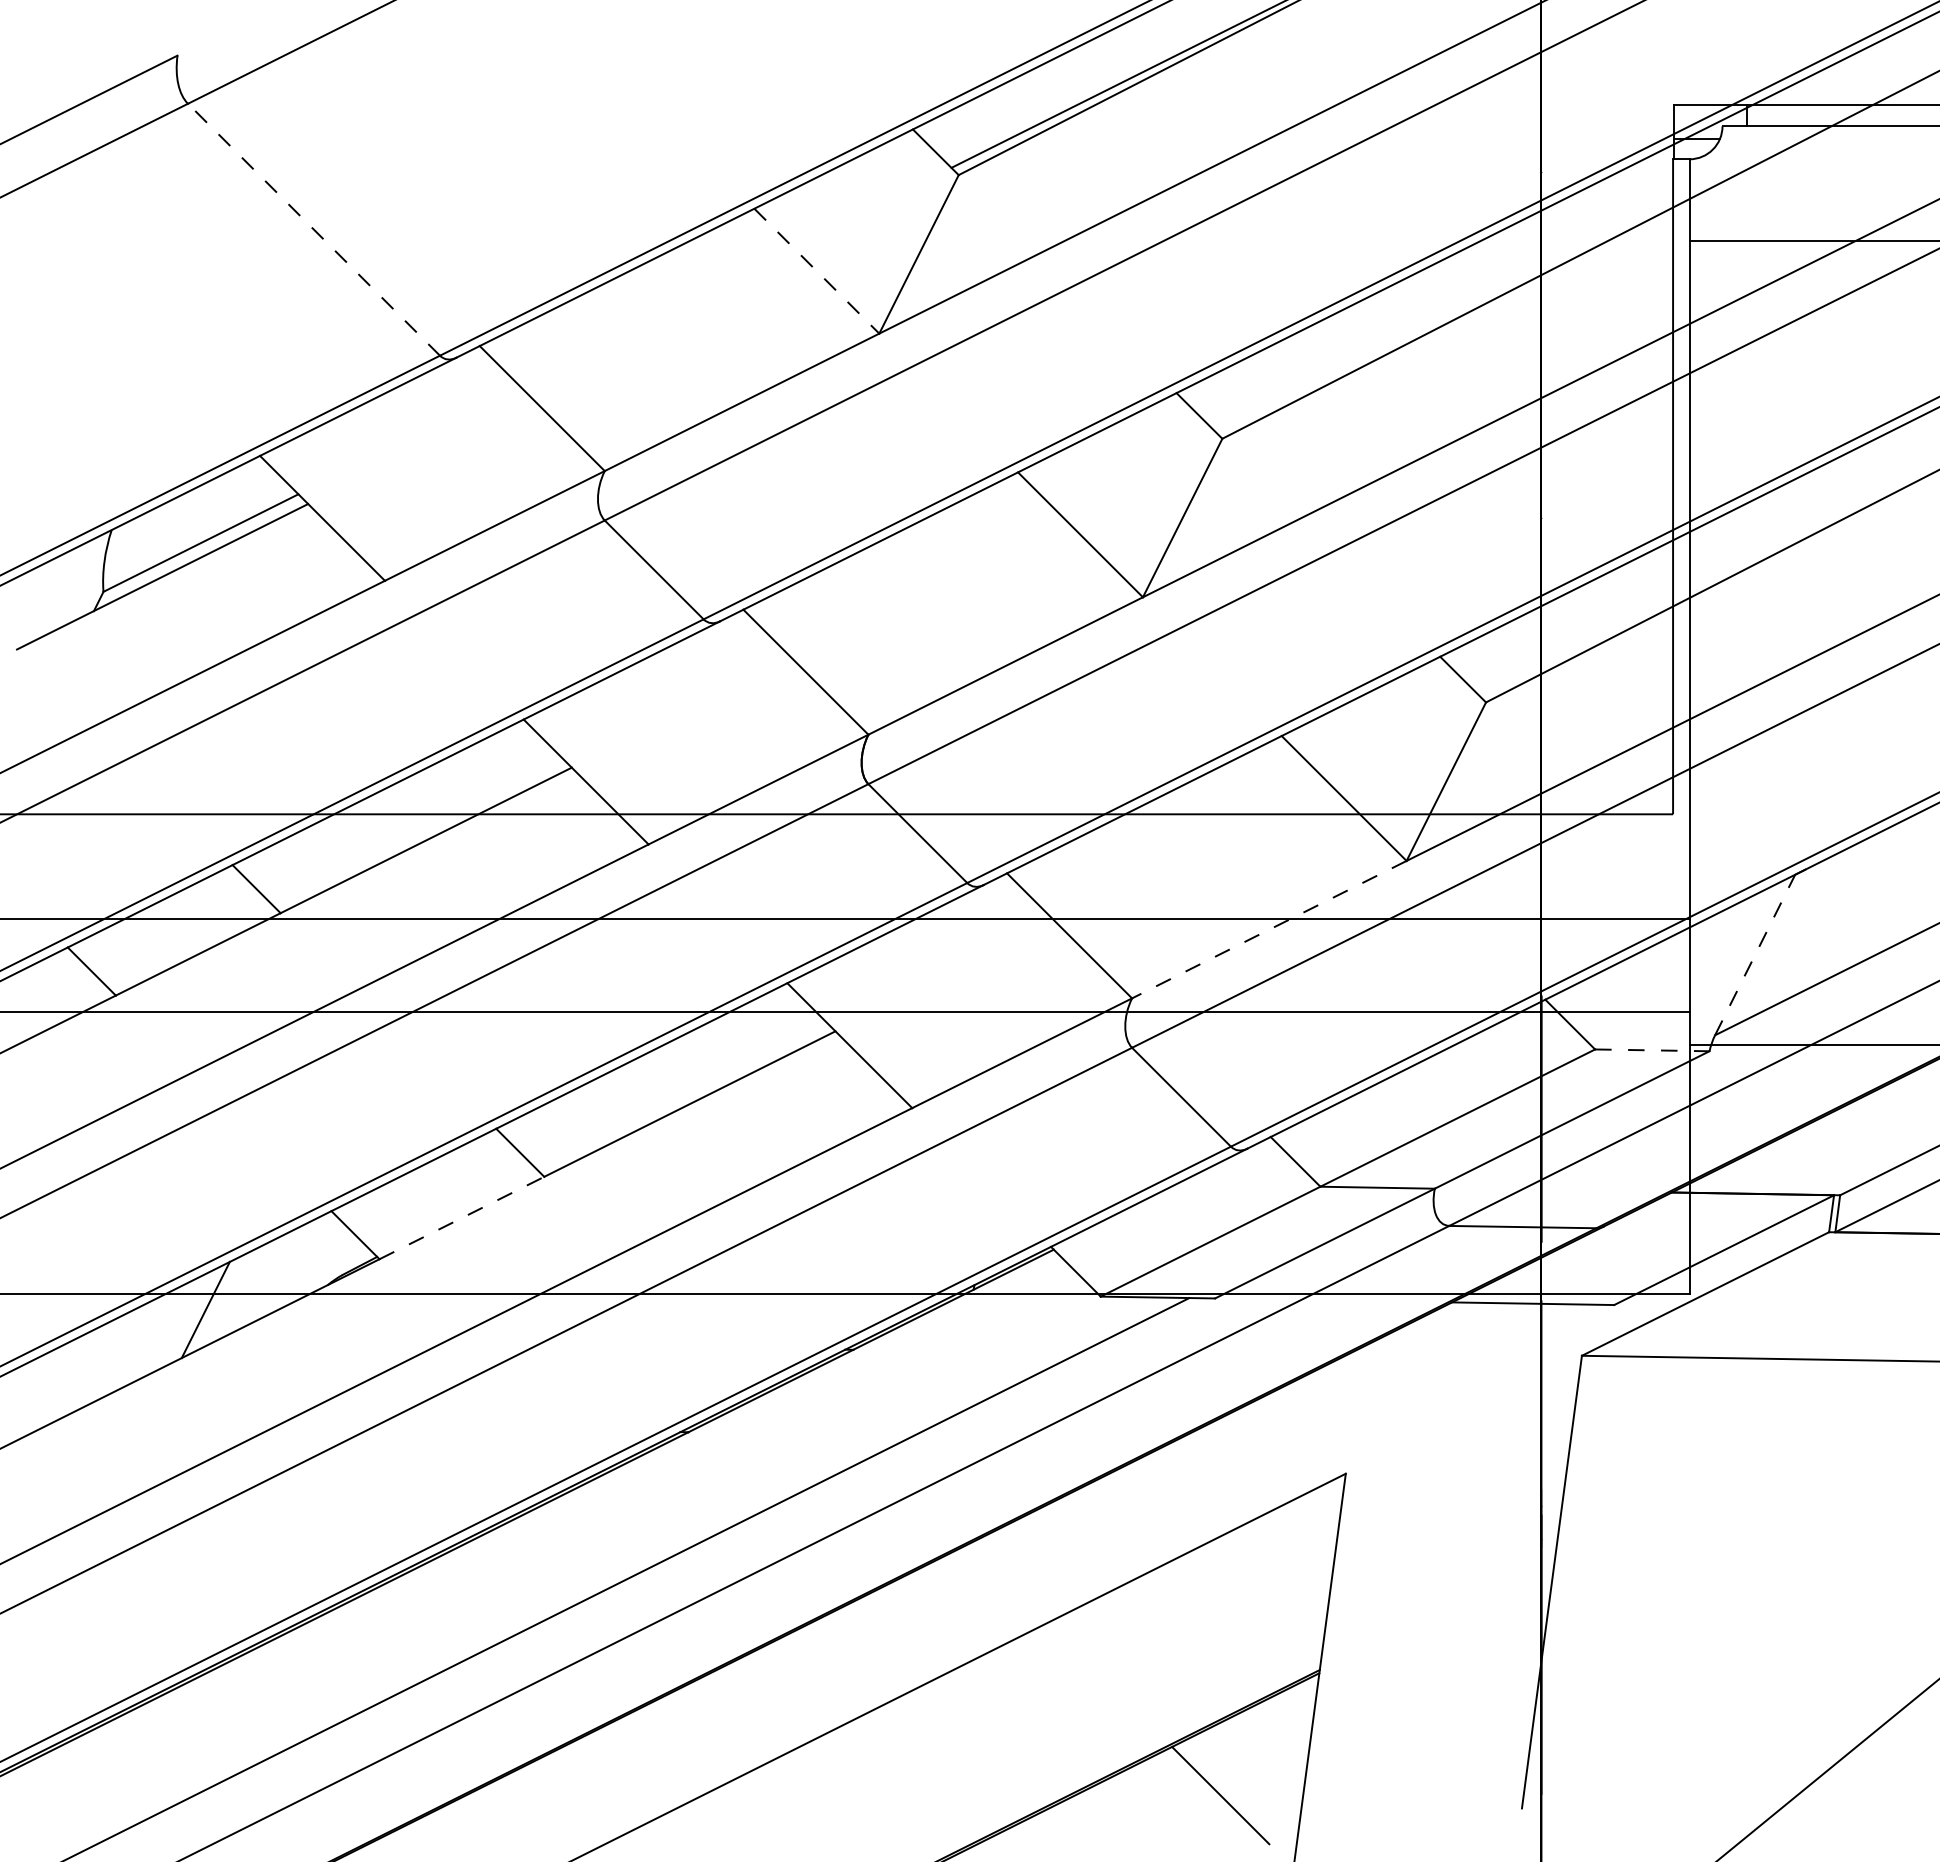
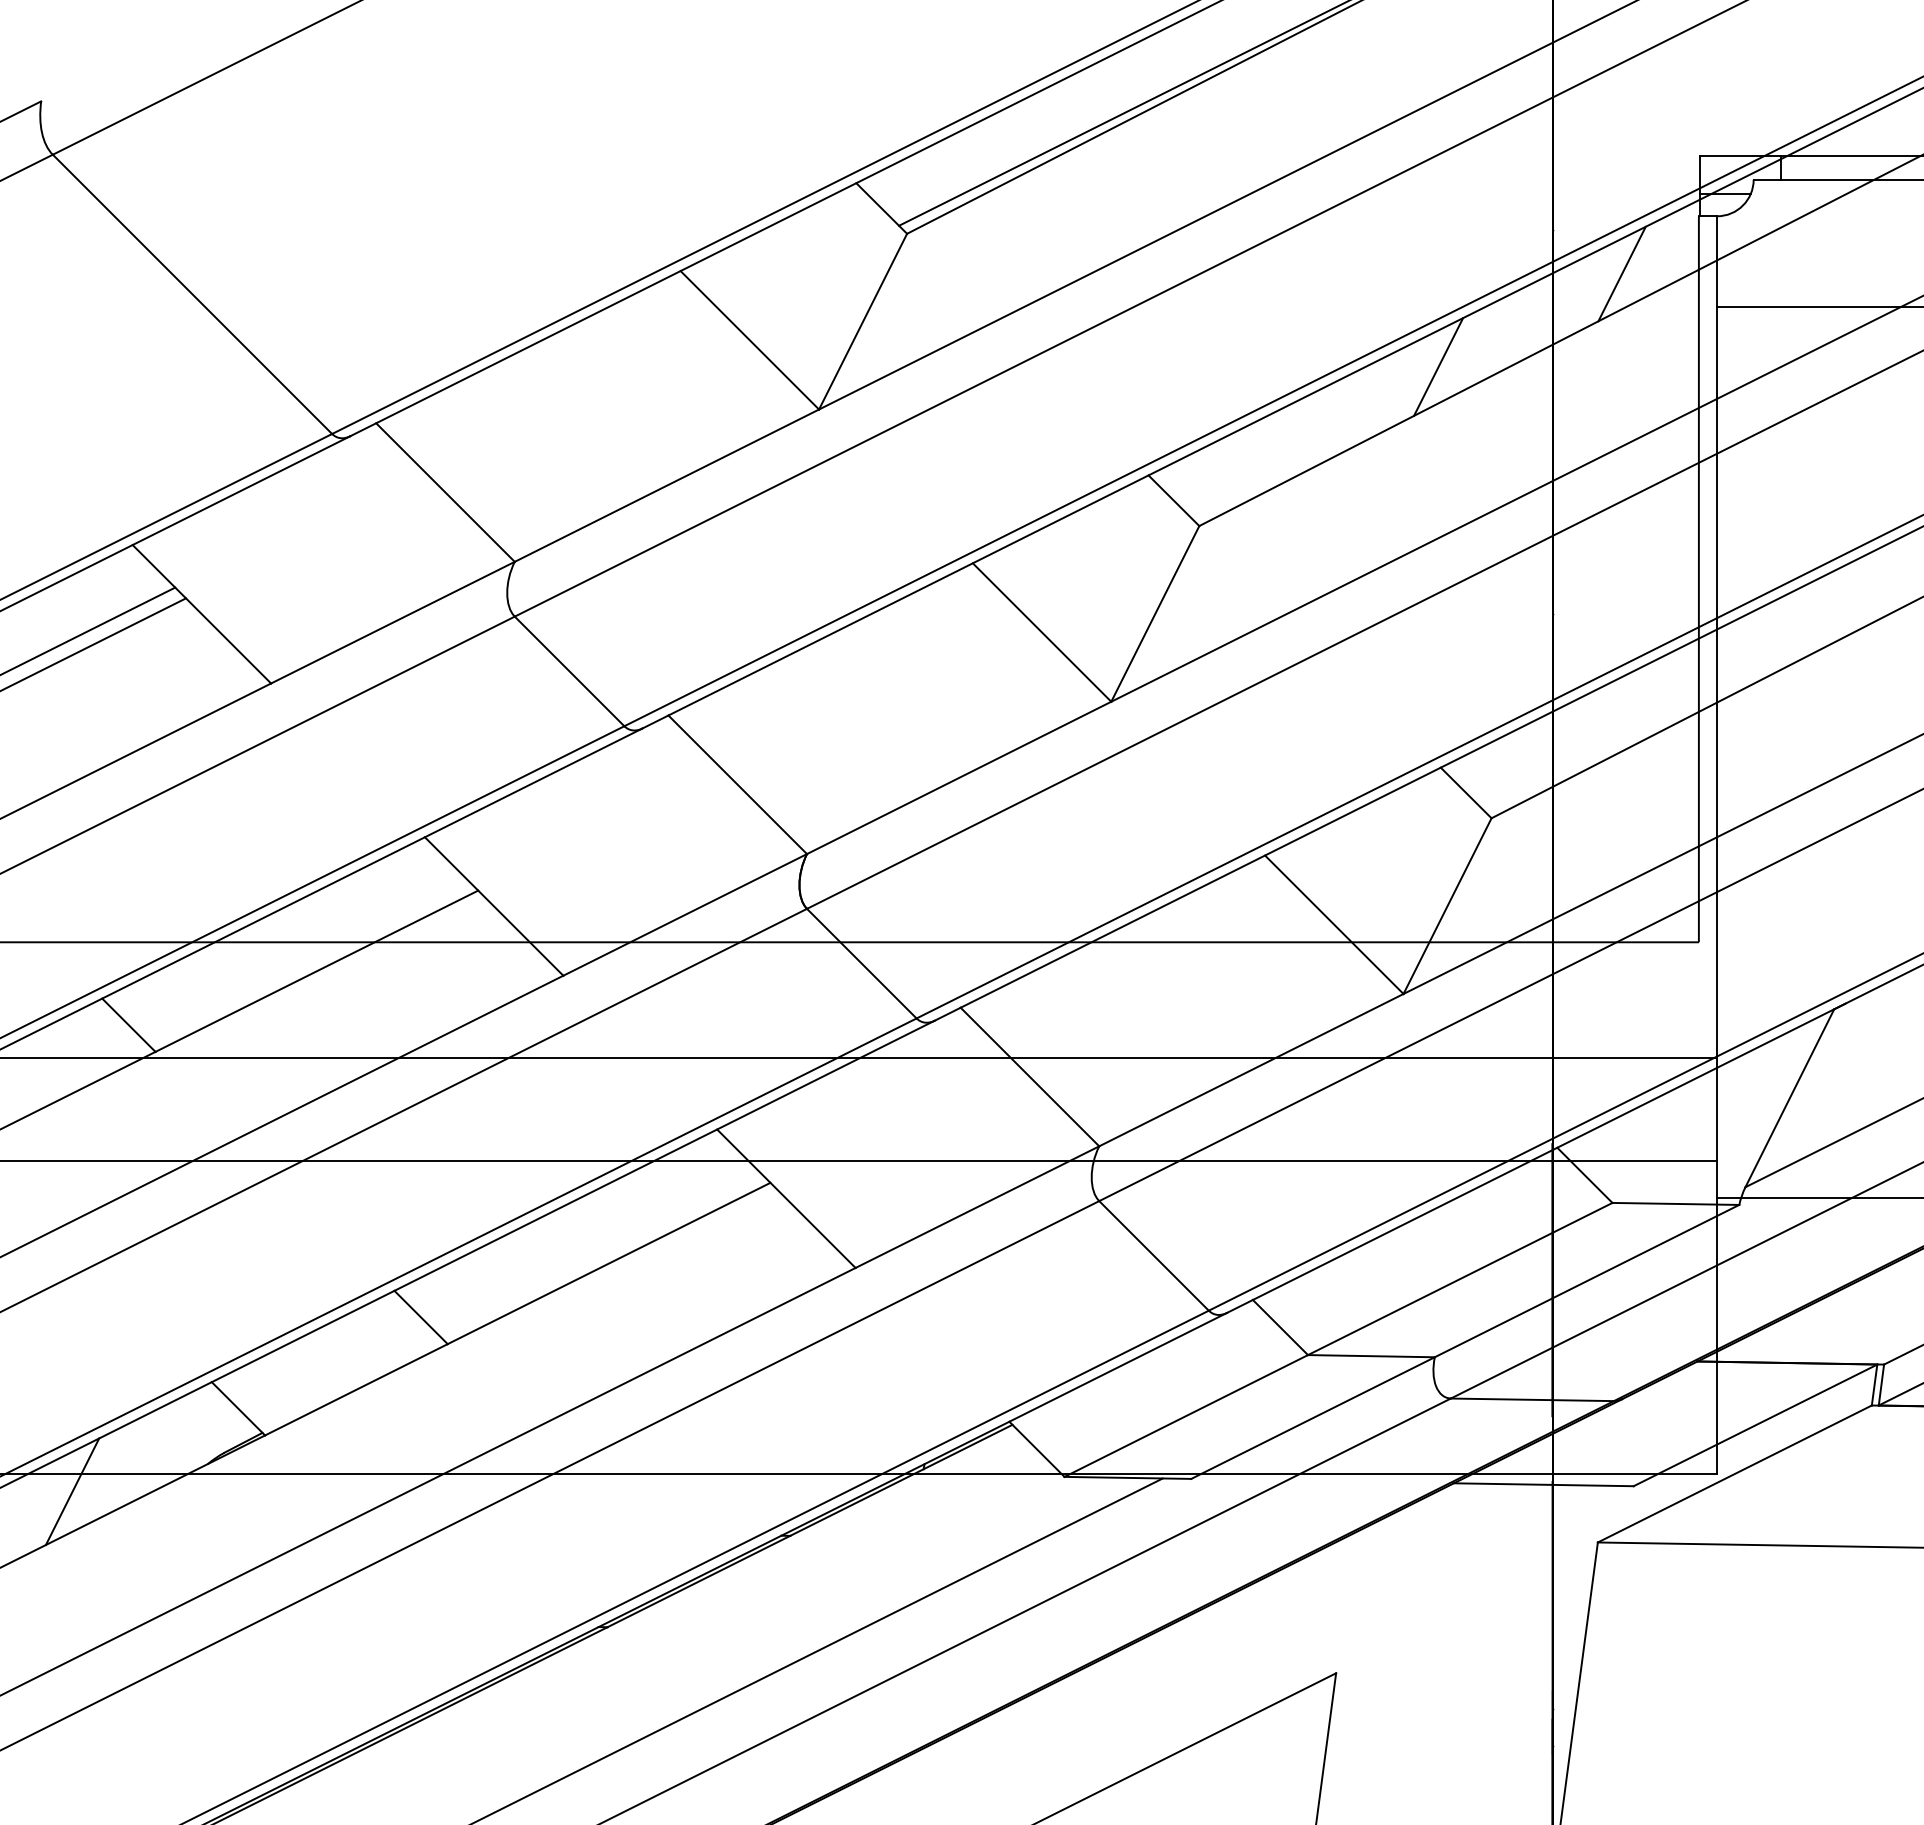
line: (1603, 211) -> (1621, 274), added
line: (313, 229) -> (191, 294), dashed -> solid
line: (817, 271) -> (750, 340), dashed -> solid
line: (1438, 295) -> (1438, 367), added
line: (1269, 929) -> (1251, 1069), dashed -> solid
line: (1755, 955) -> (1790, 1098), dashed -> solid
line: (1652, 1050) -> (1676, 1204), dashed -> solid
line: (462, 1217) -> (357, 1389), dashed -> solid

